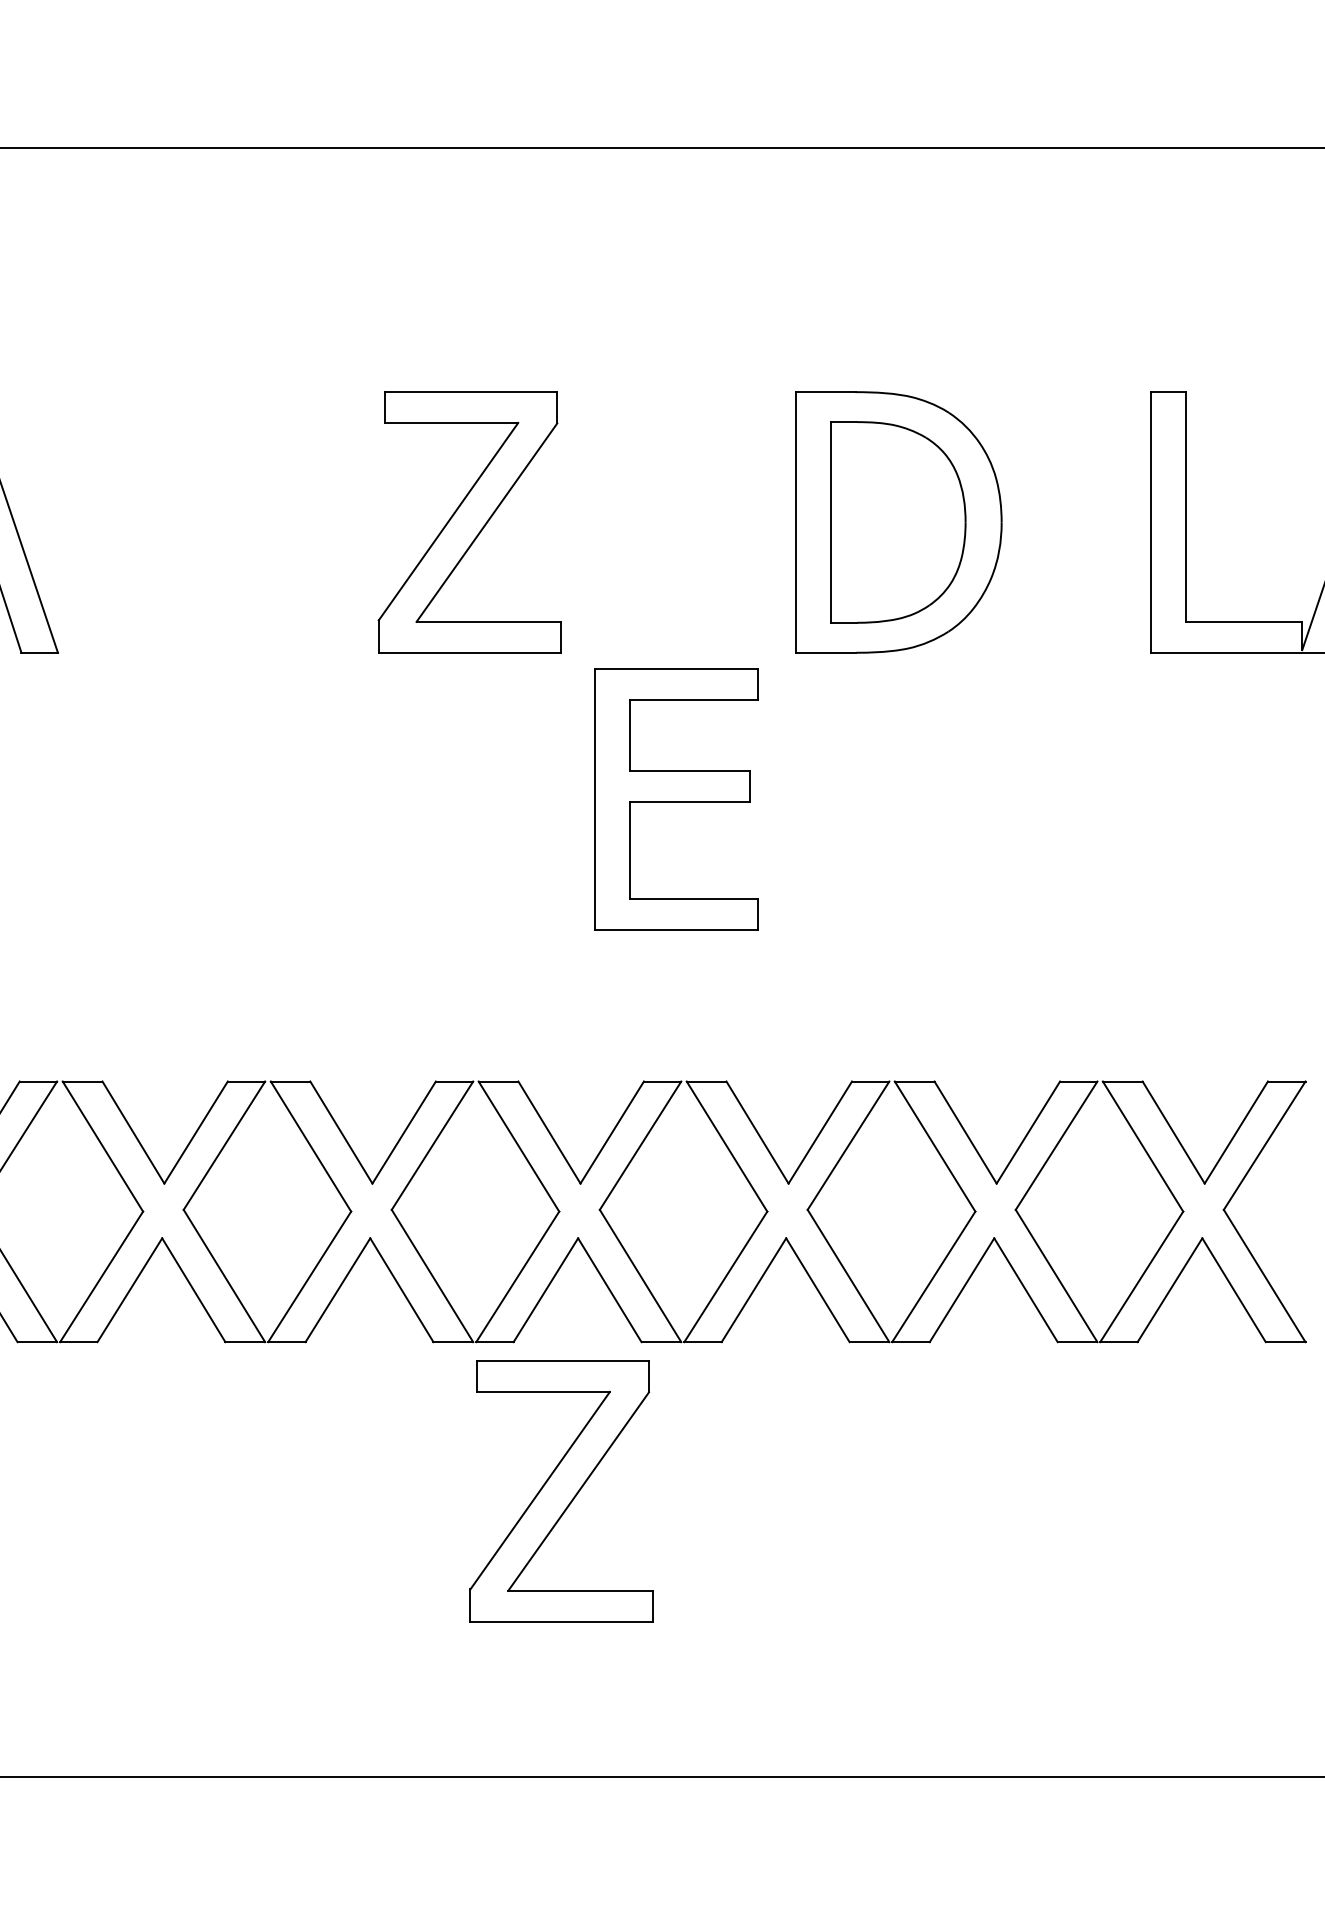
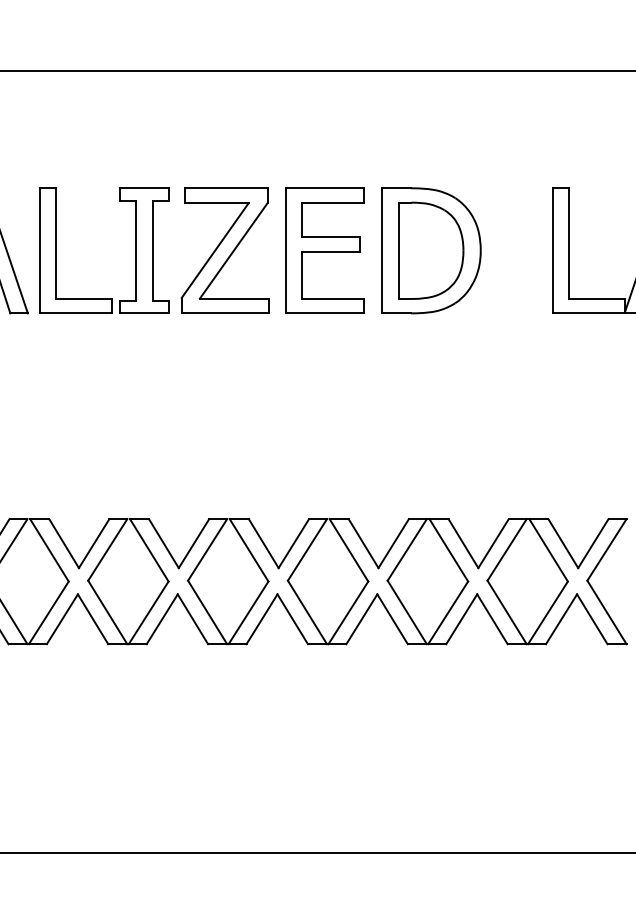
part: (282, 521) -> (135, 250), added
part: (676, 798) -> (324, 250), moved
part: (559, 1490) -> (268, 715), removed

